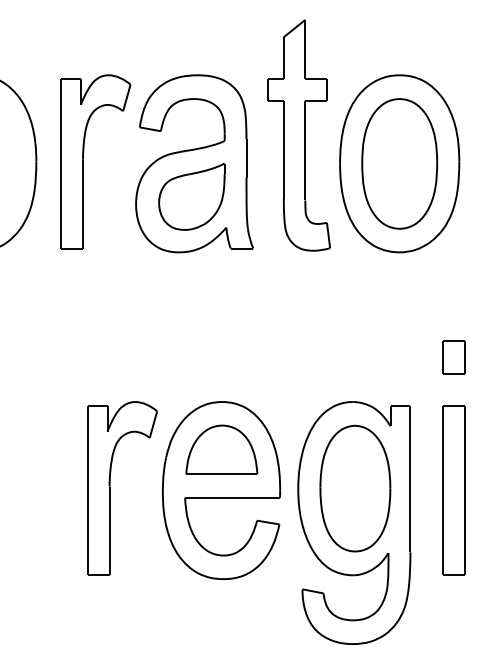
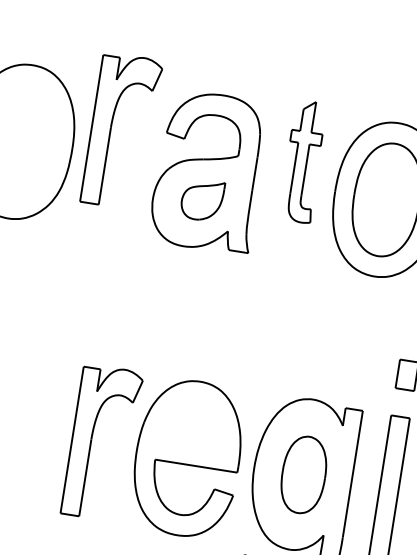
part: (298, 135) -> (303, 161), size x0.6
part: (83, 161) -> (111, 129), moved
part: (191, 196) -> (202, 199), size x0.7
part: (221, 449) -> (193, 422), removed
part: (355, 488) -> (303, 474), size x0.7

